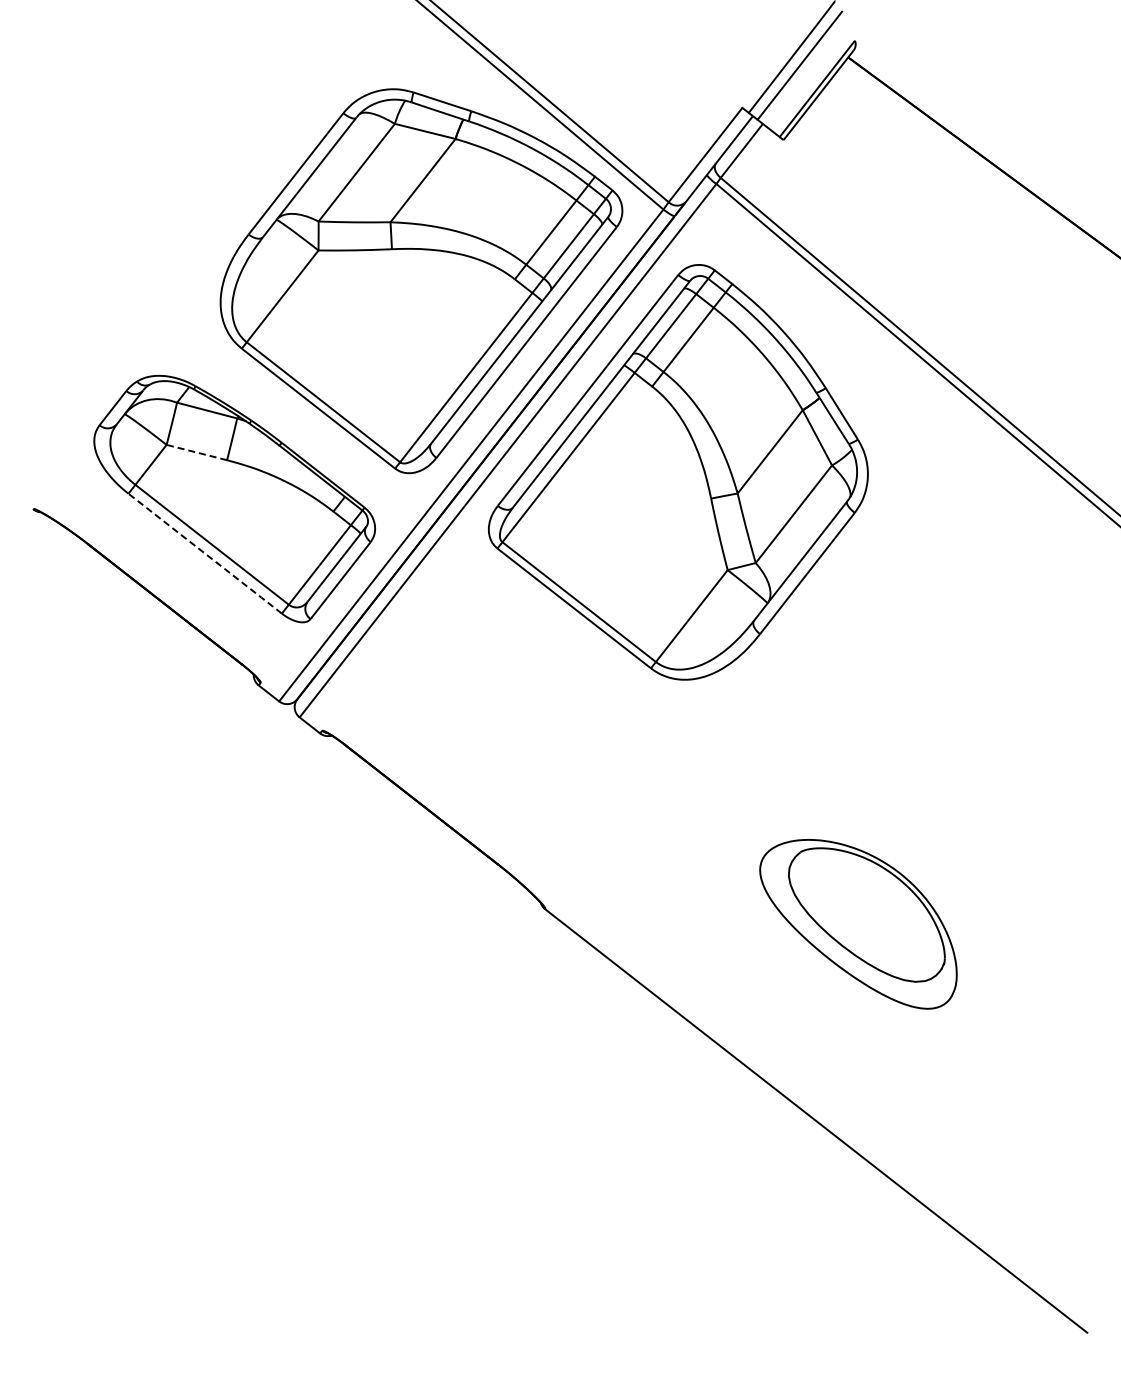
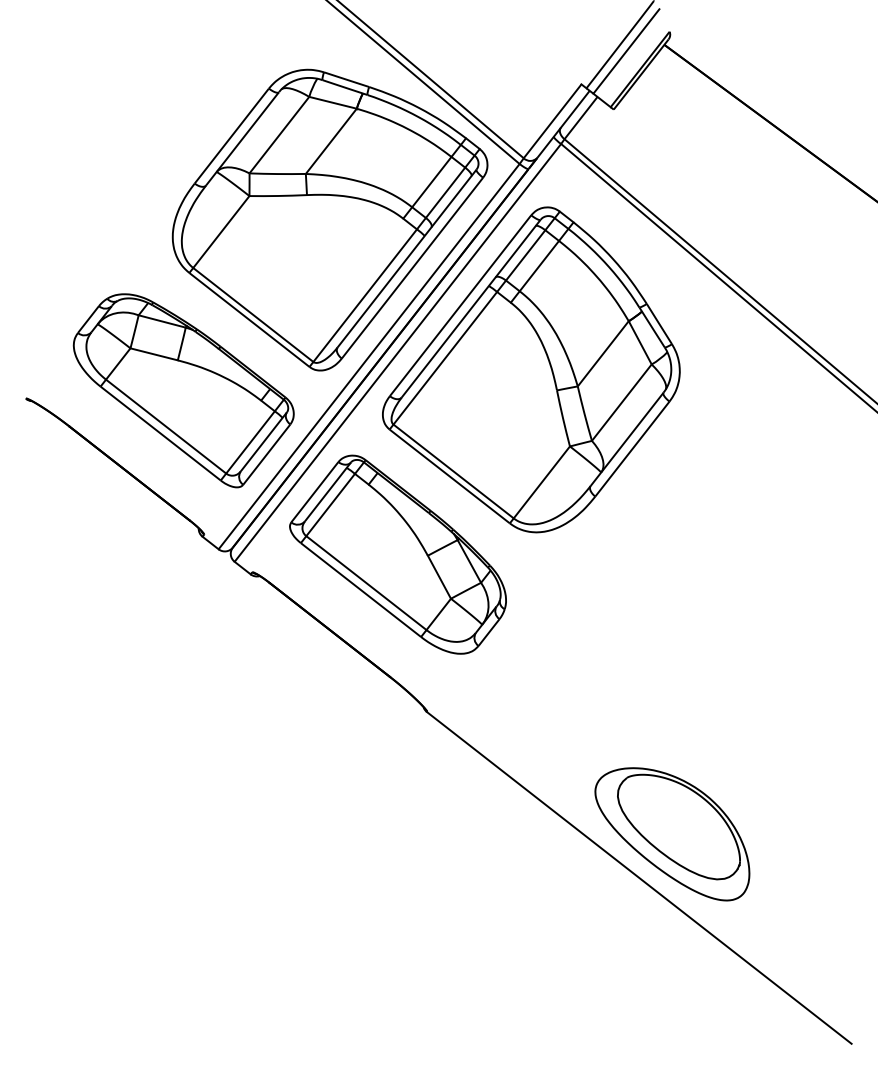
line: (196, 452) -> (153, 354), dashed -> solid
line: (204, 553) -> (160, 433), dashed -> solid
part: (507, 707) -> (397, 554), added
part: (858, 924) -> (672, 834), moved

